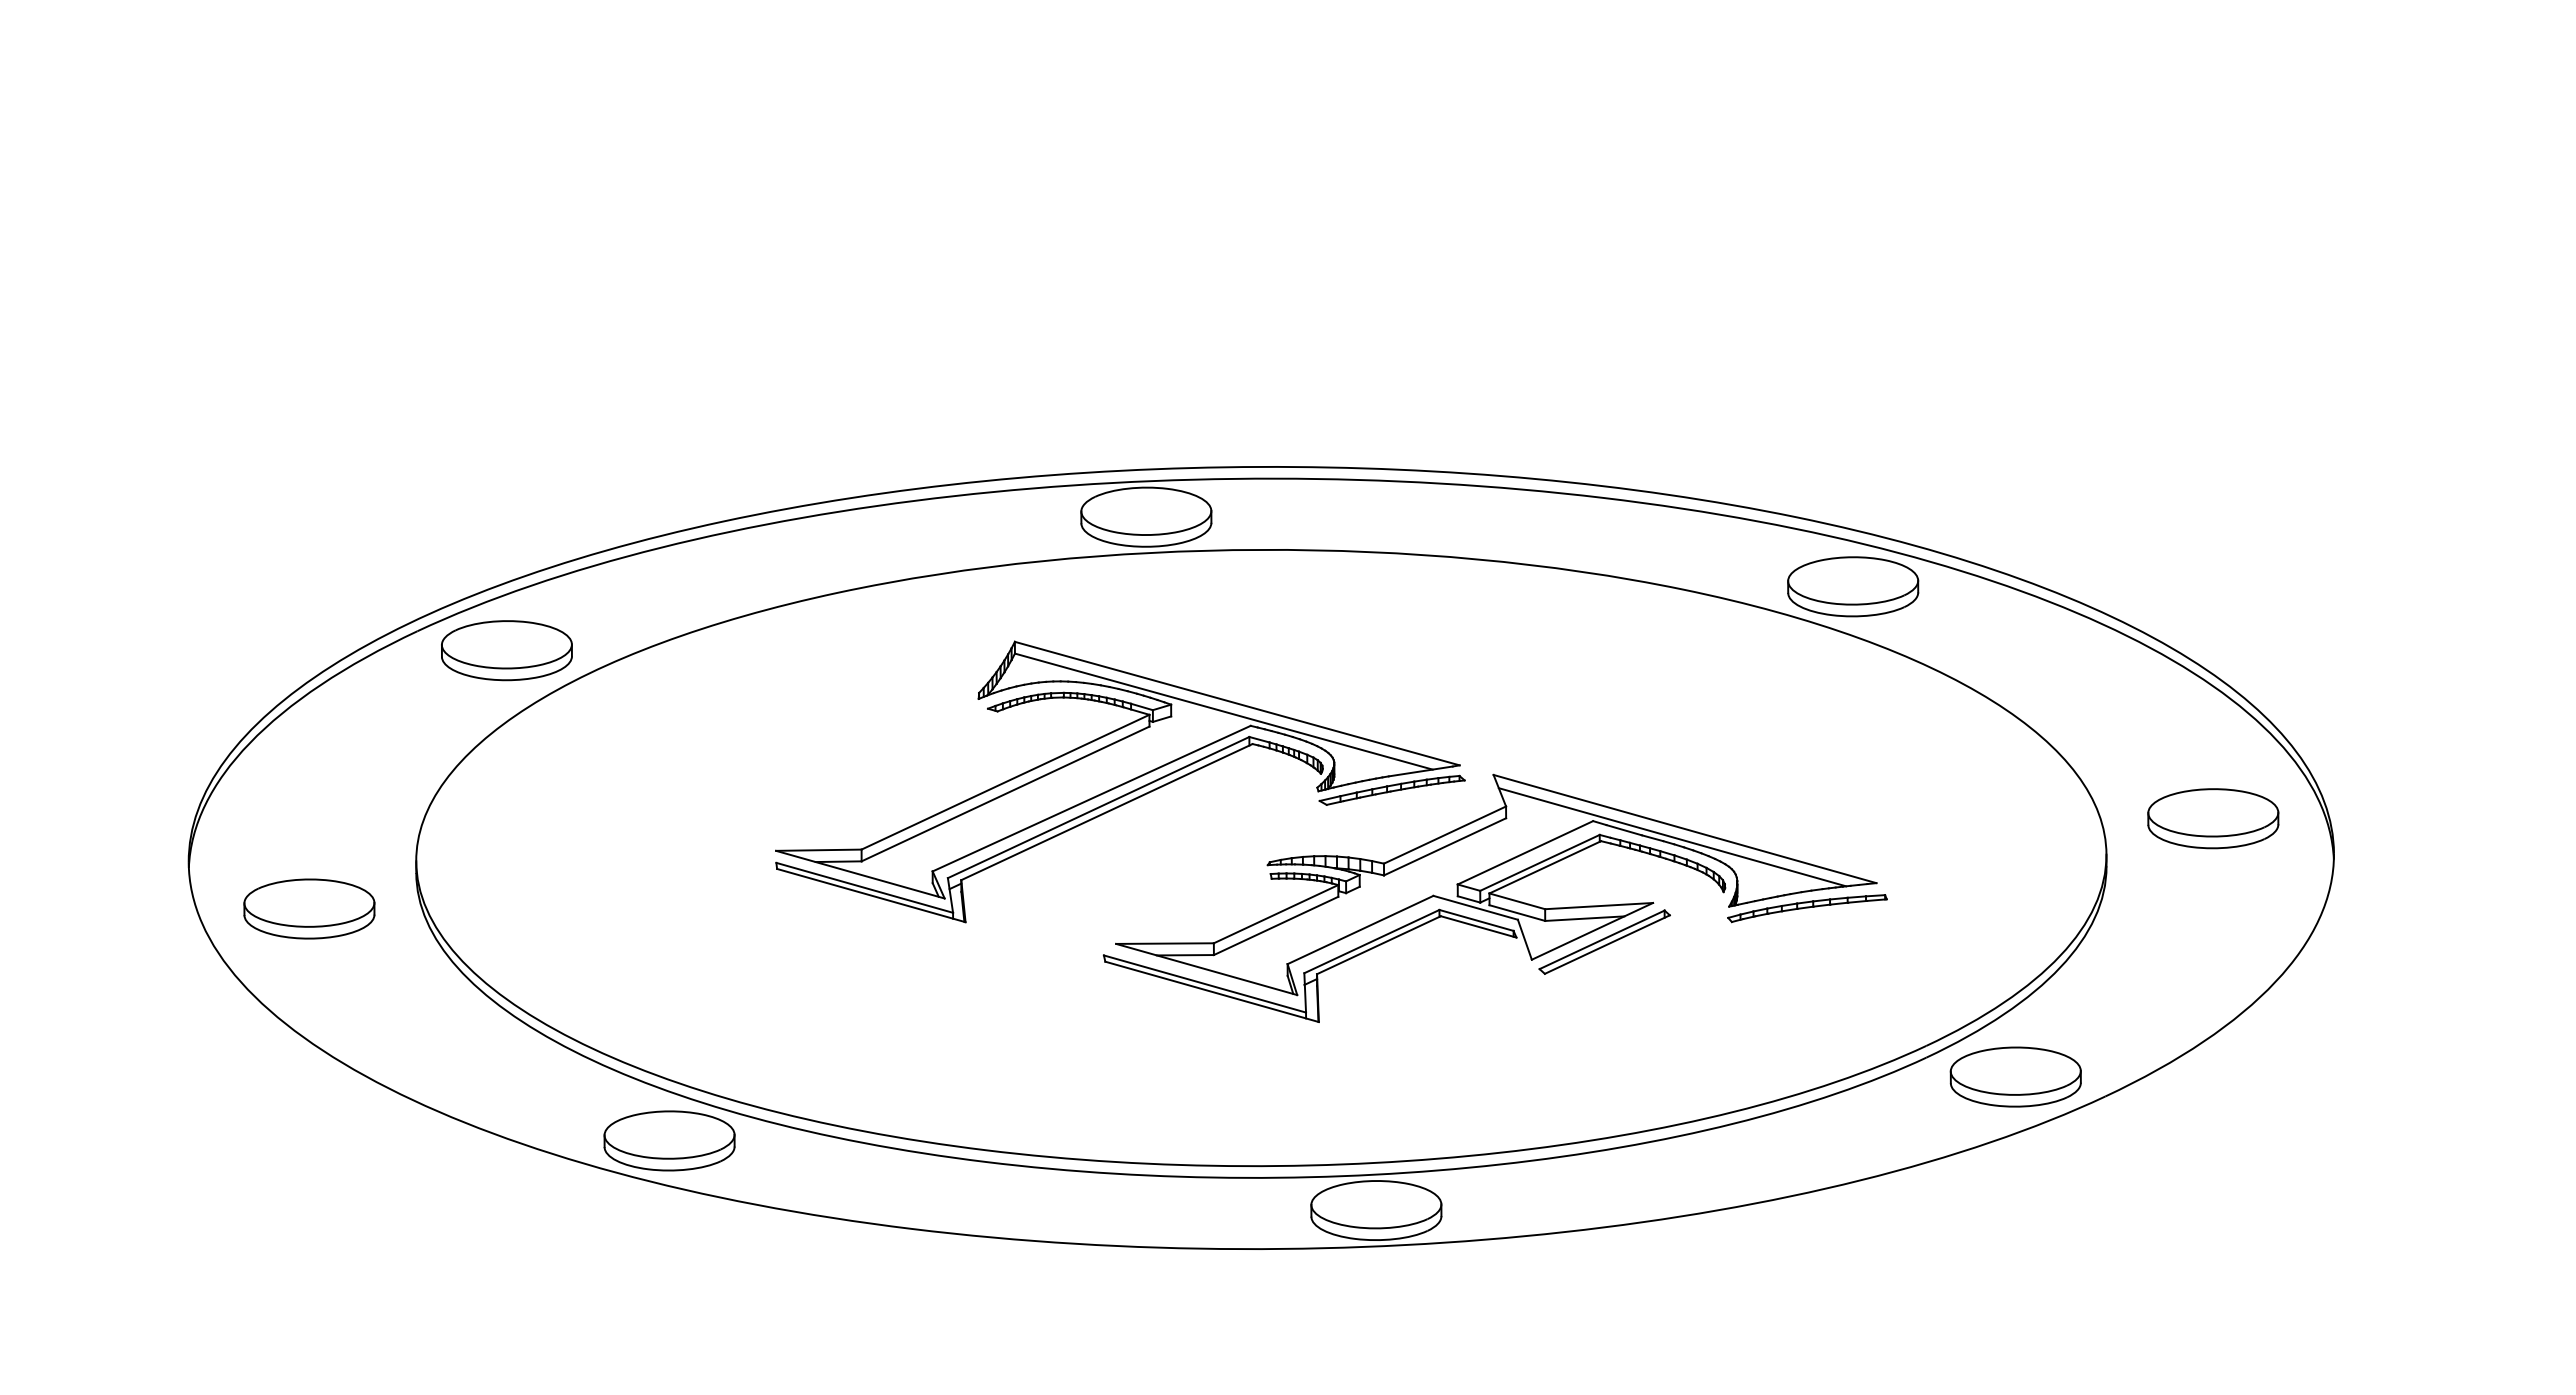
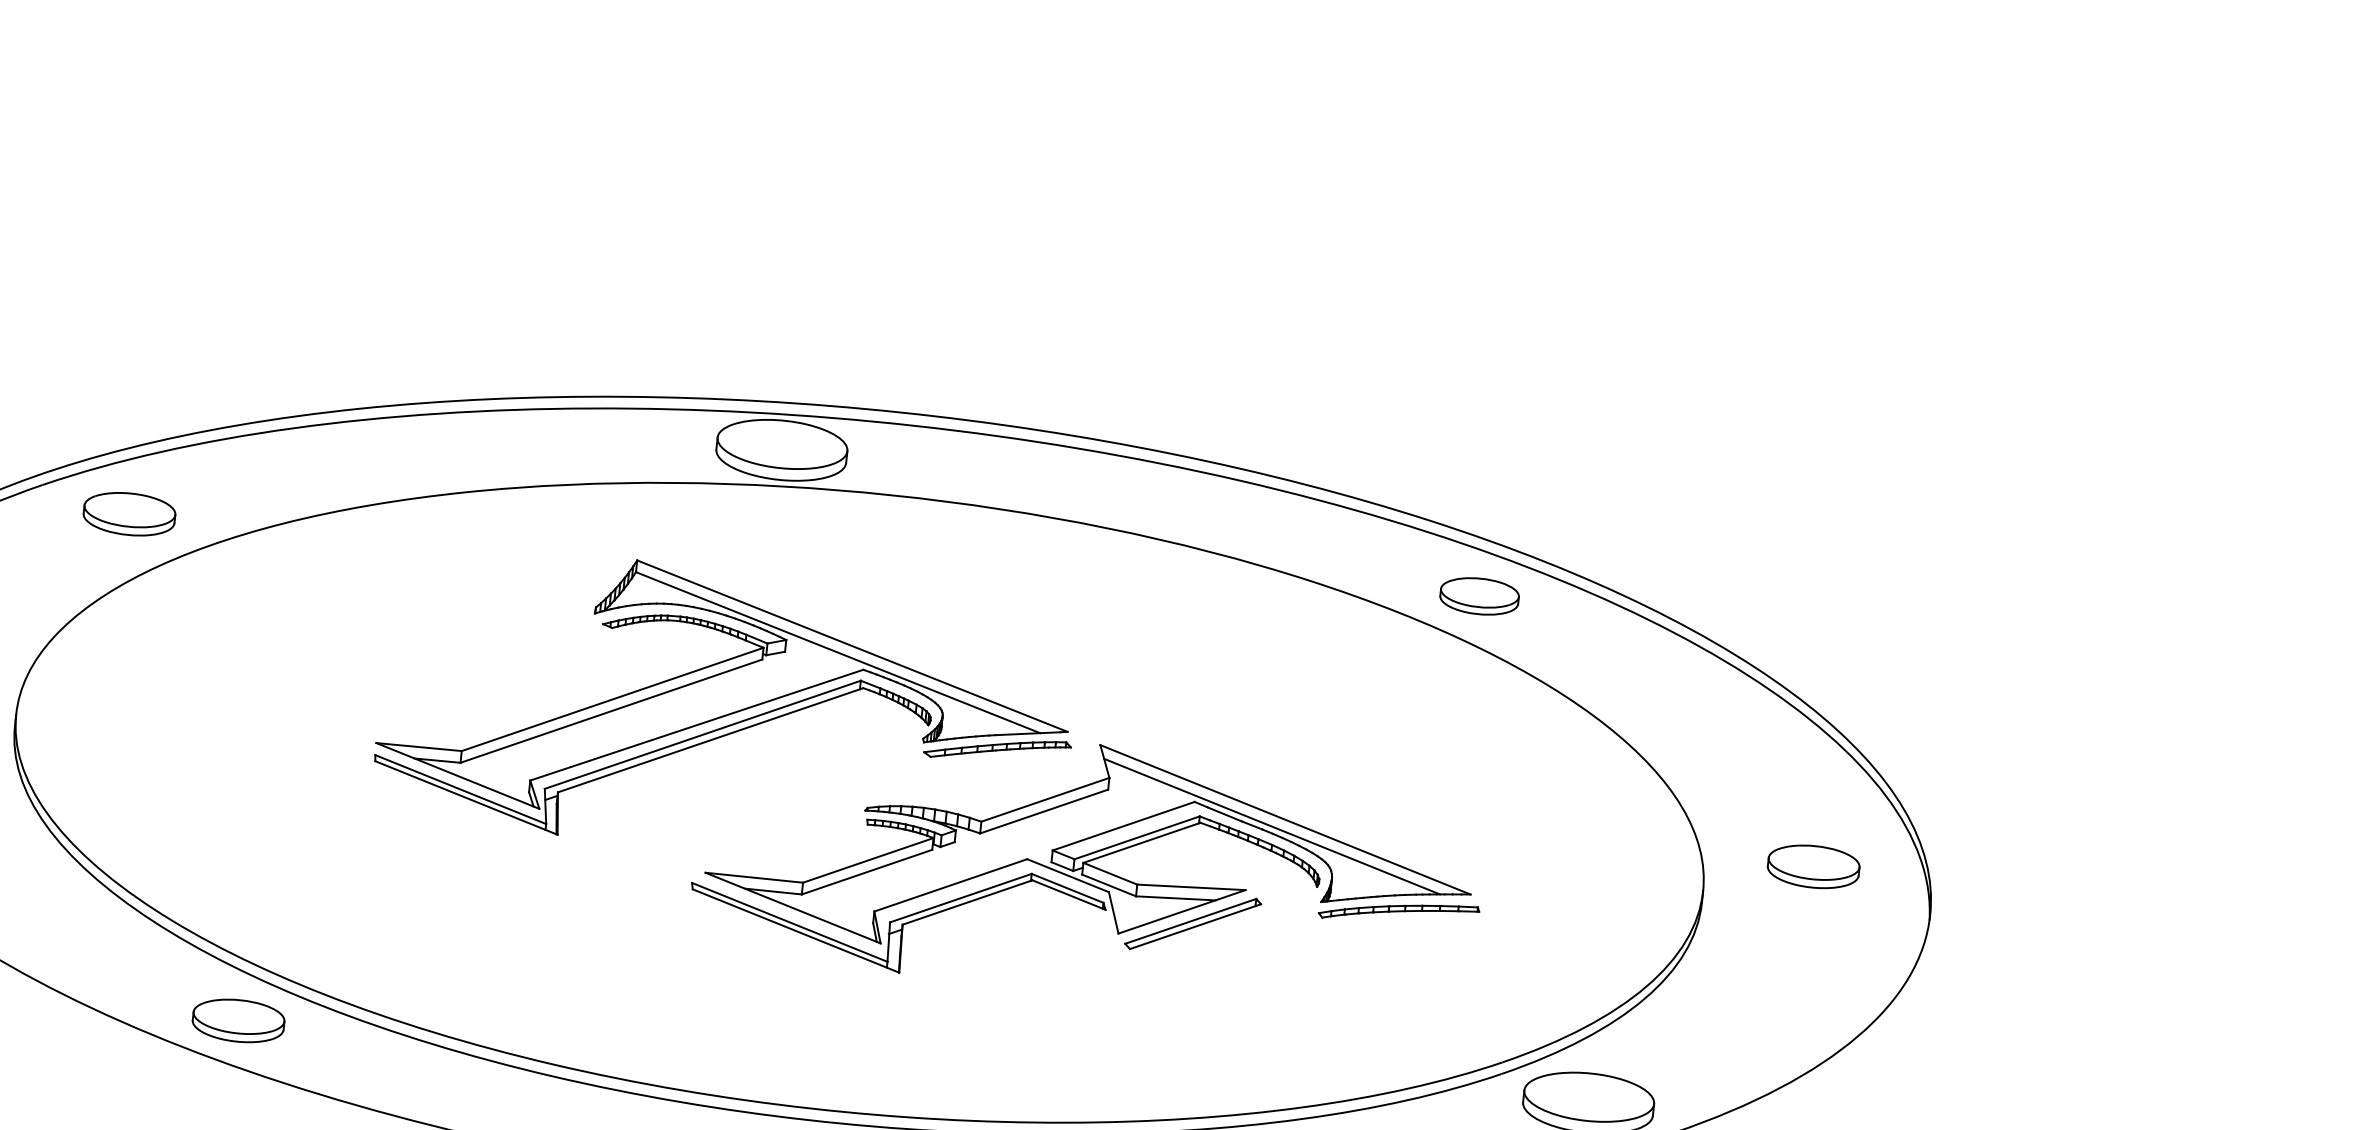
part: (1853, 586) -> (1479, 596), size x0.6
part: (506, 650) -> (129, 513), size x0.7
part: (2213, 818) -> (1813, 866), size x0.7
part: (669, 1140) -> (238, 1020), size x0.7

